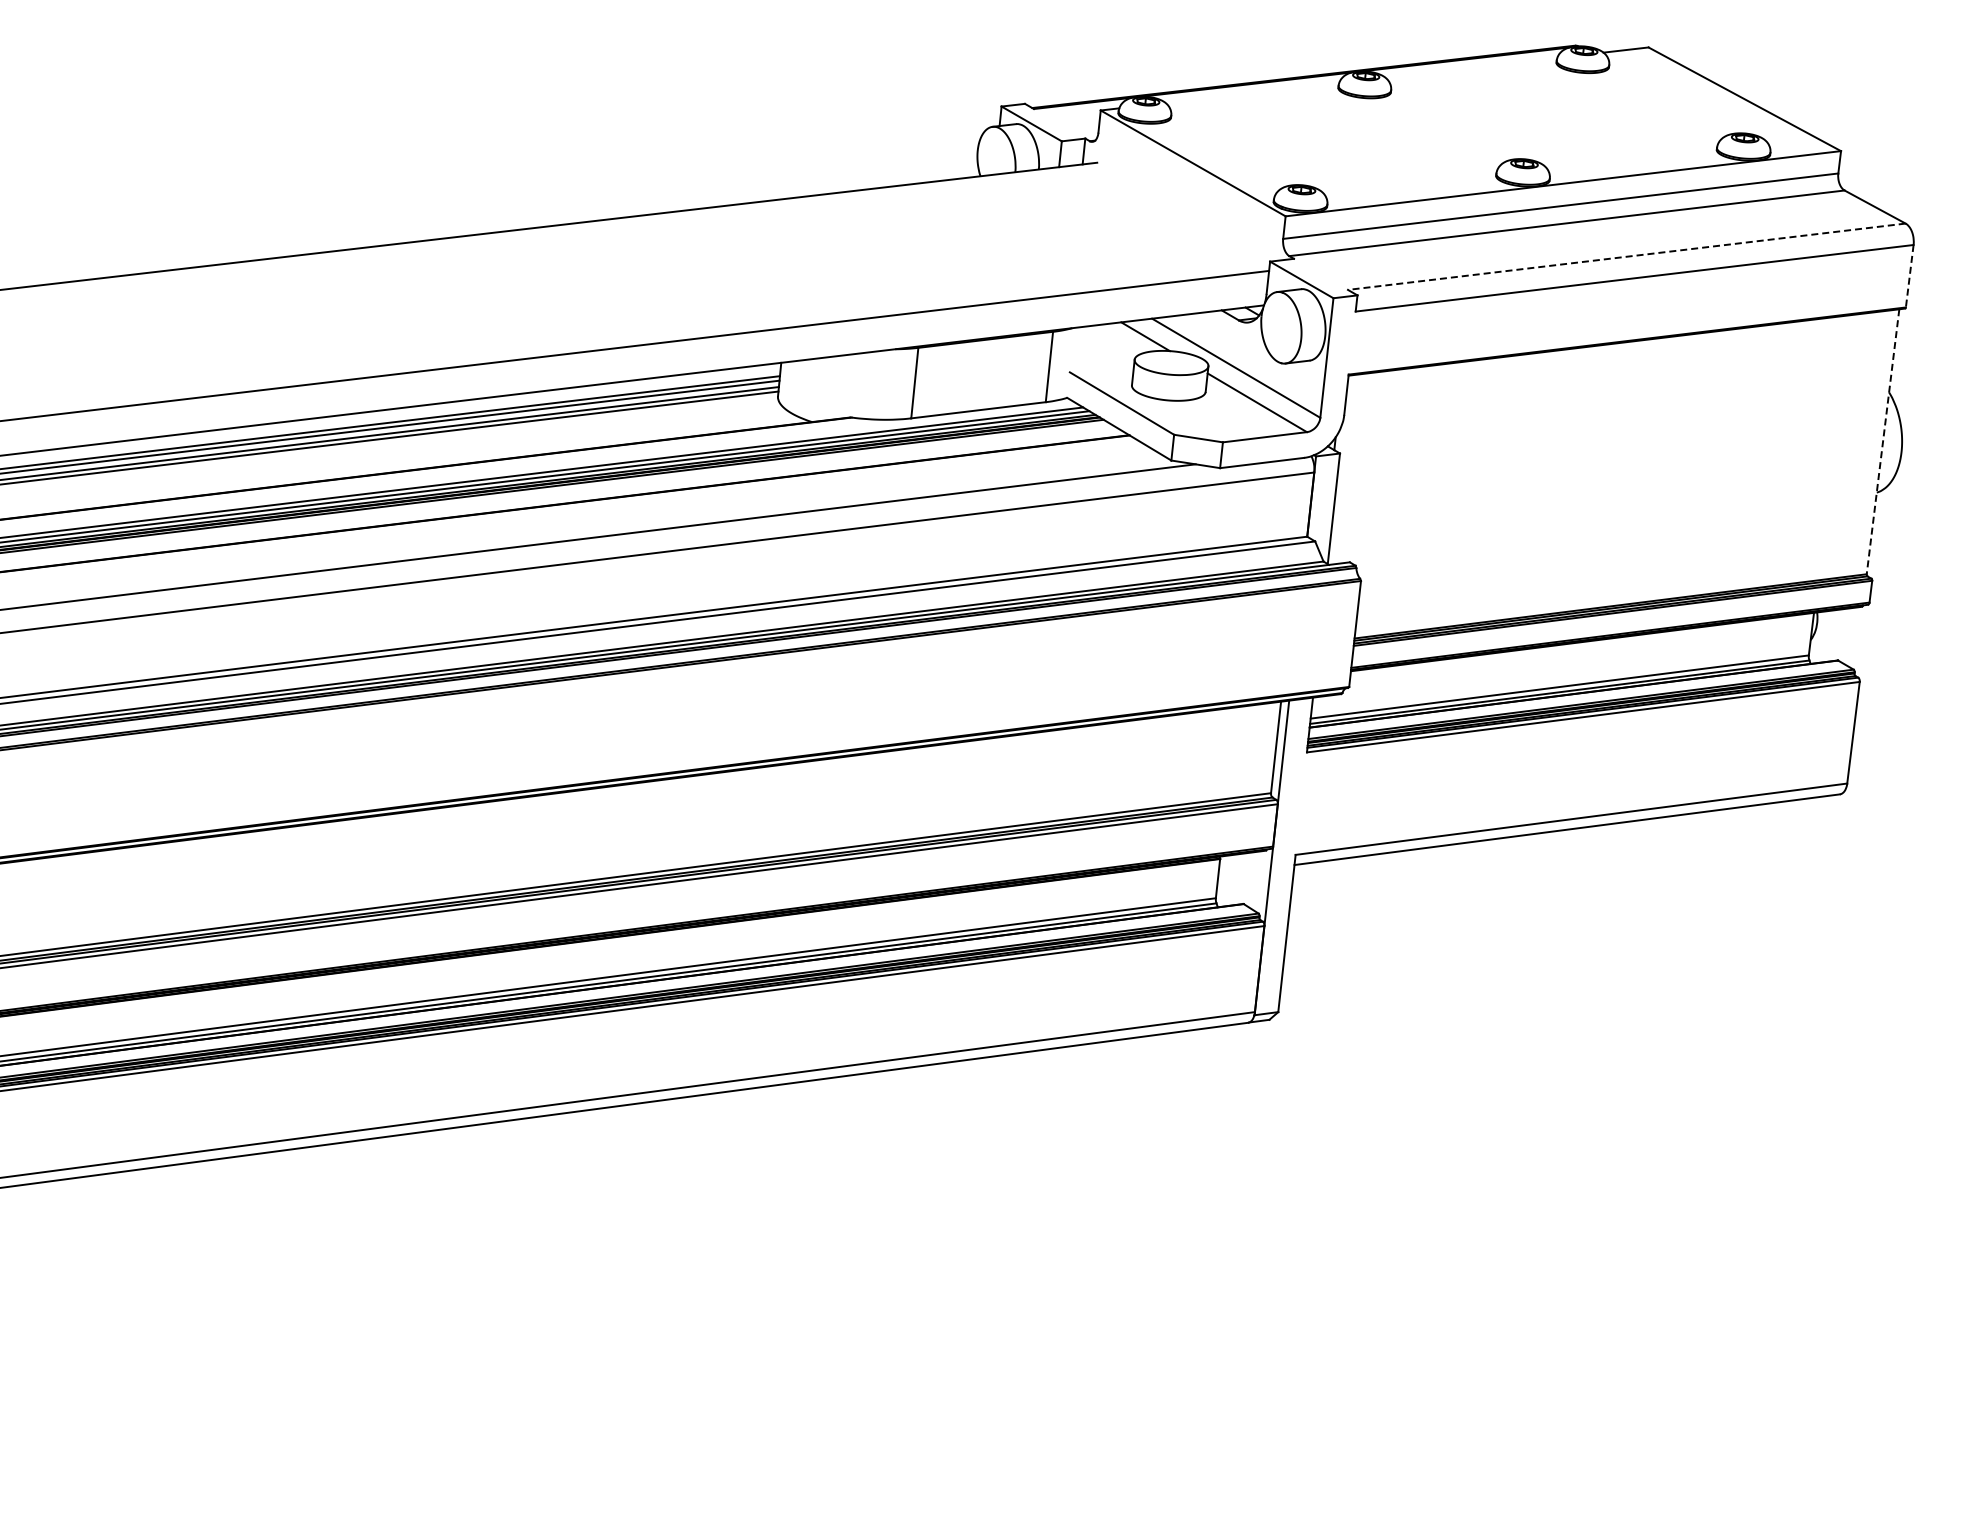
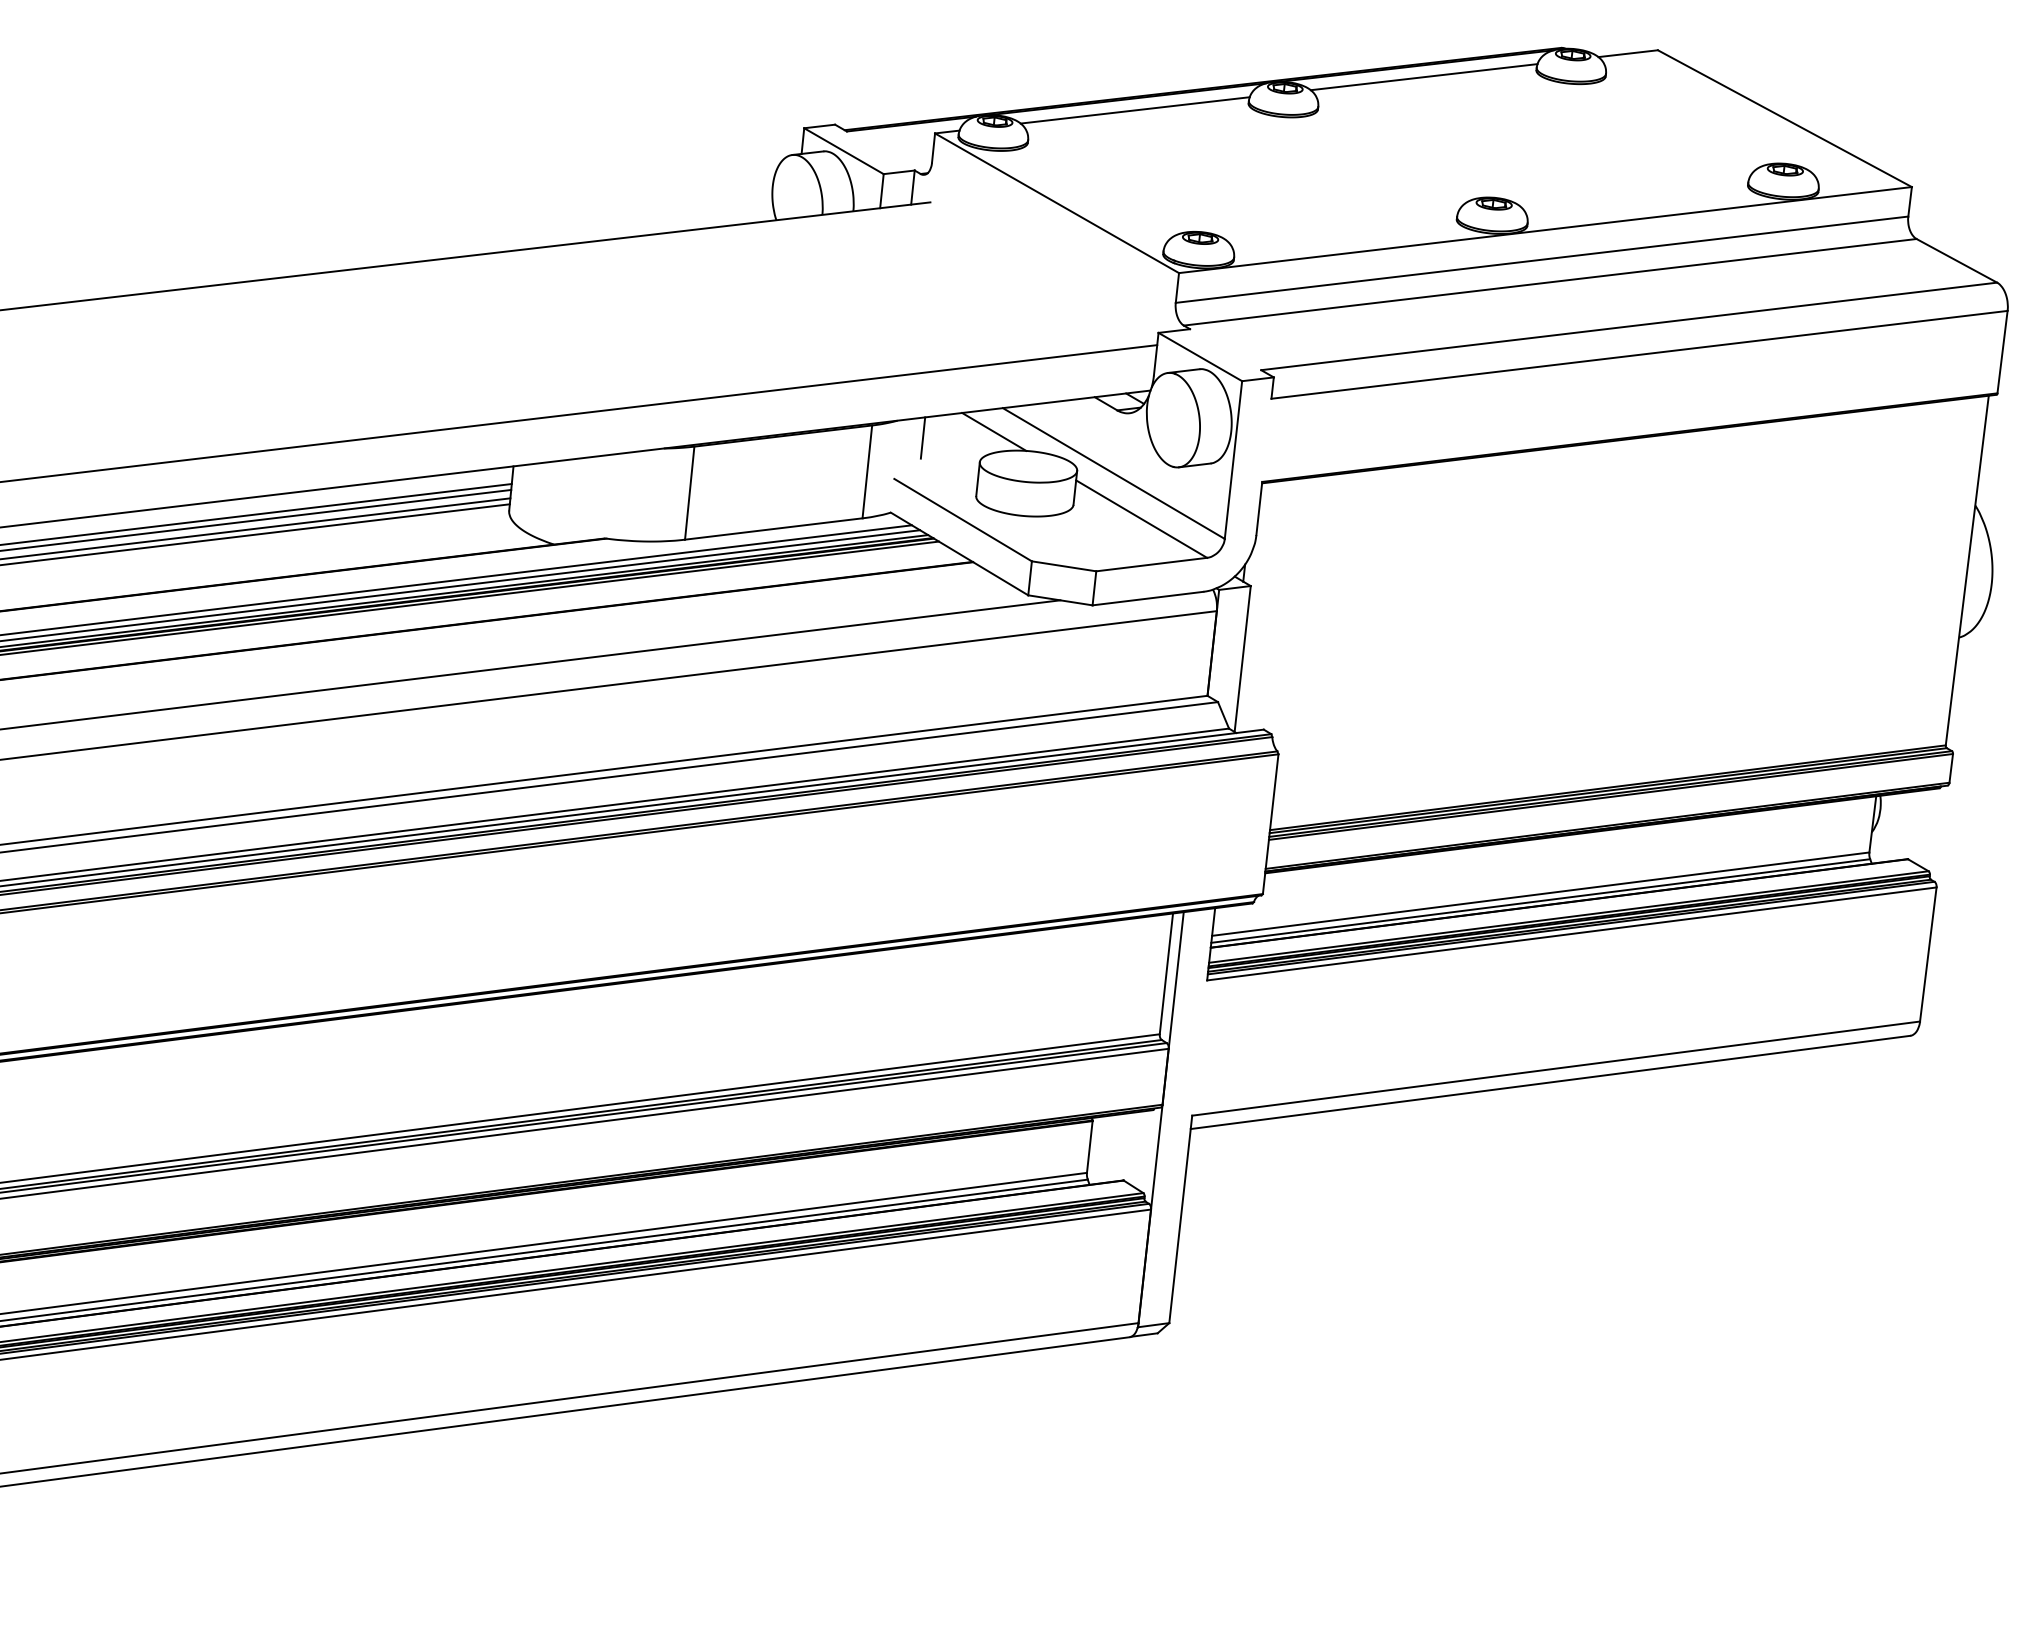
line: (1471, 67) -> (1424, 76), added
line: (1252, 93) -> (1135, 111), added
line: (1626, 256) -> (1628, 326), dashed -> solid
line: (1909, 276) -> (2002, 352), dashed -> solid
line: (1091, 340) -> (922, 436), added
line: (1882, 442) -> (1966, 571), dashed -> solid

